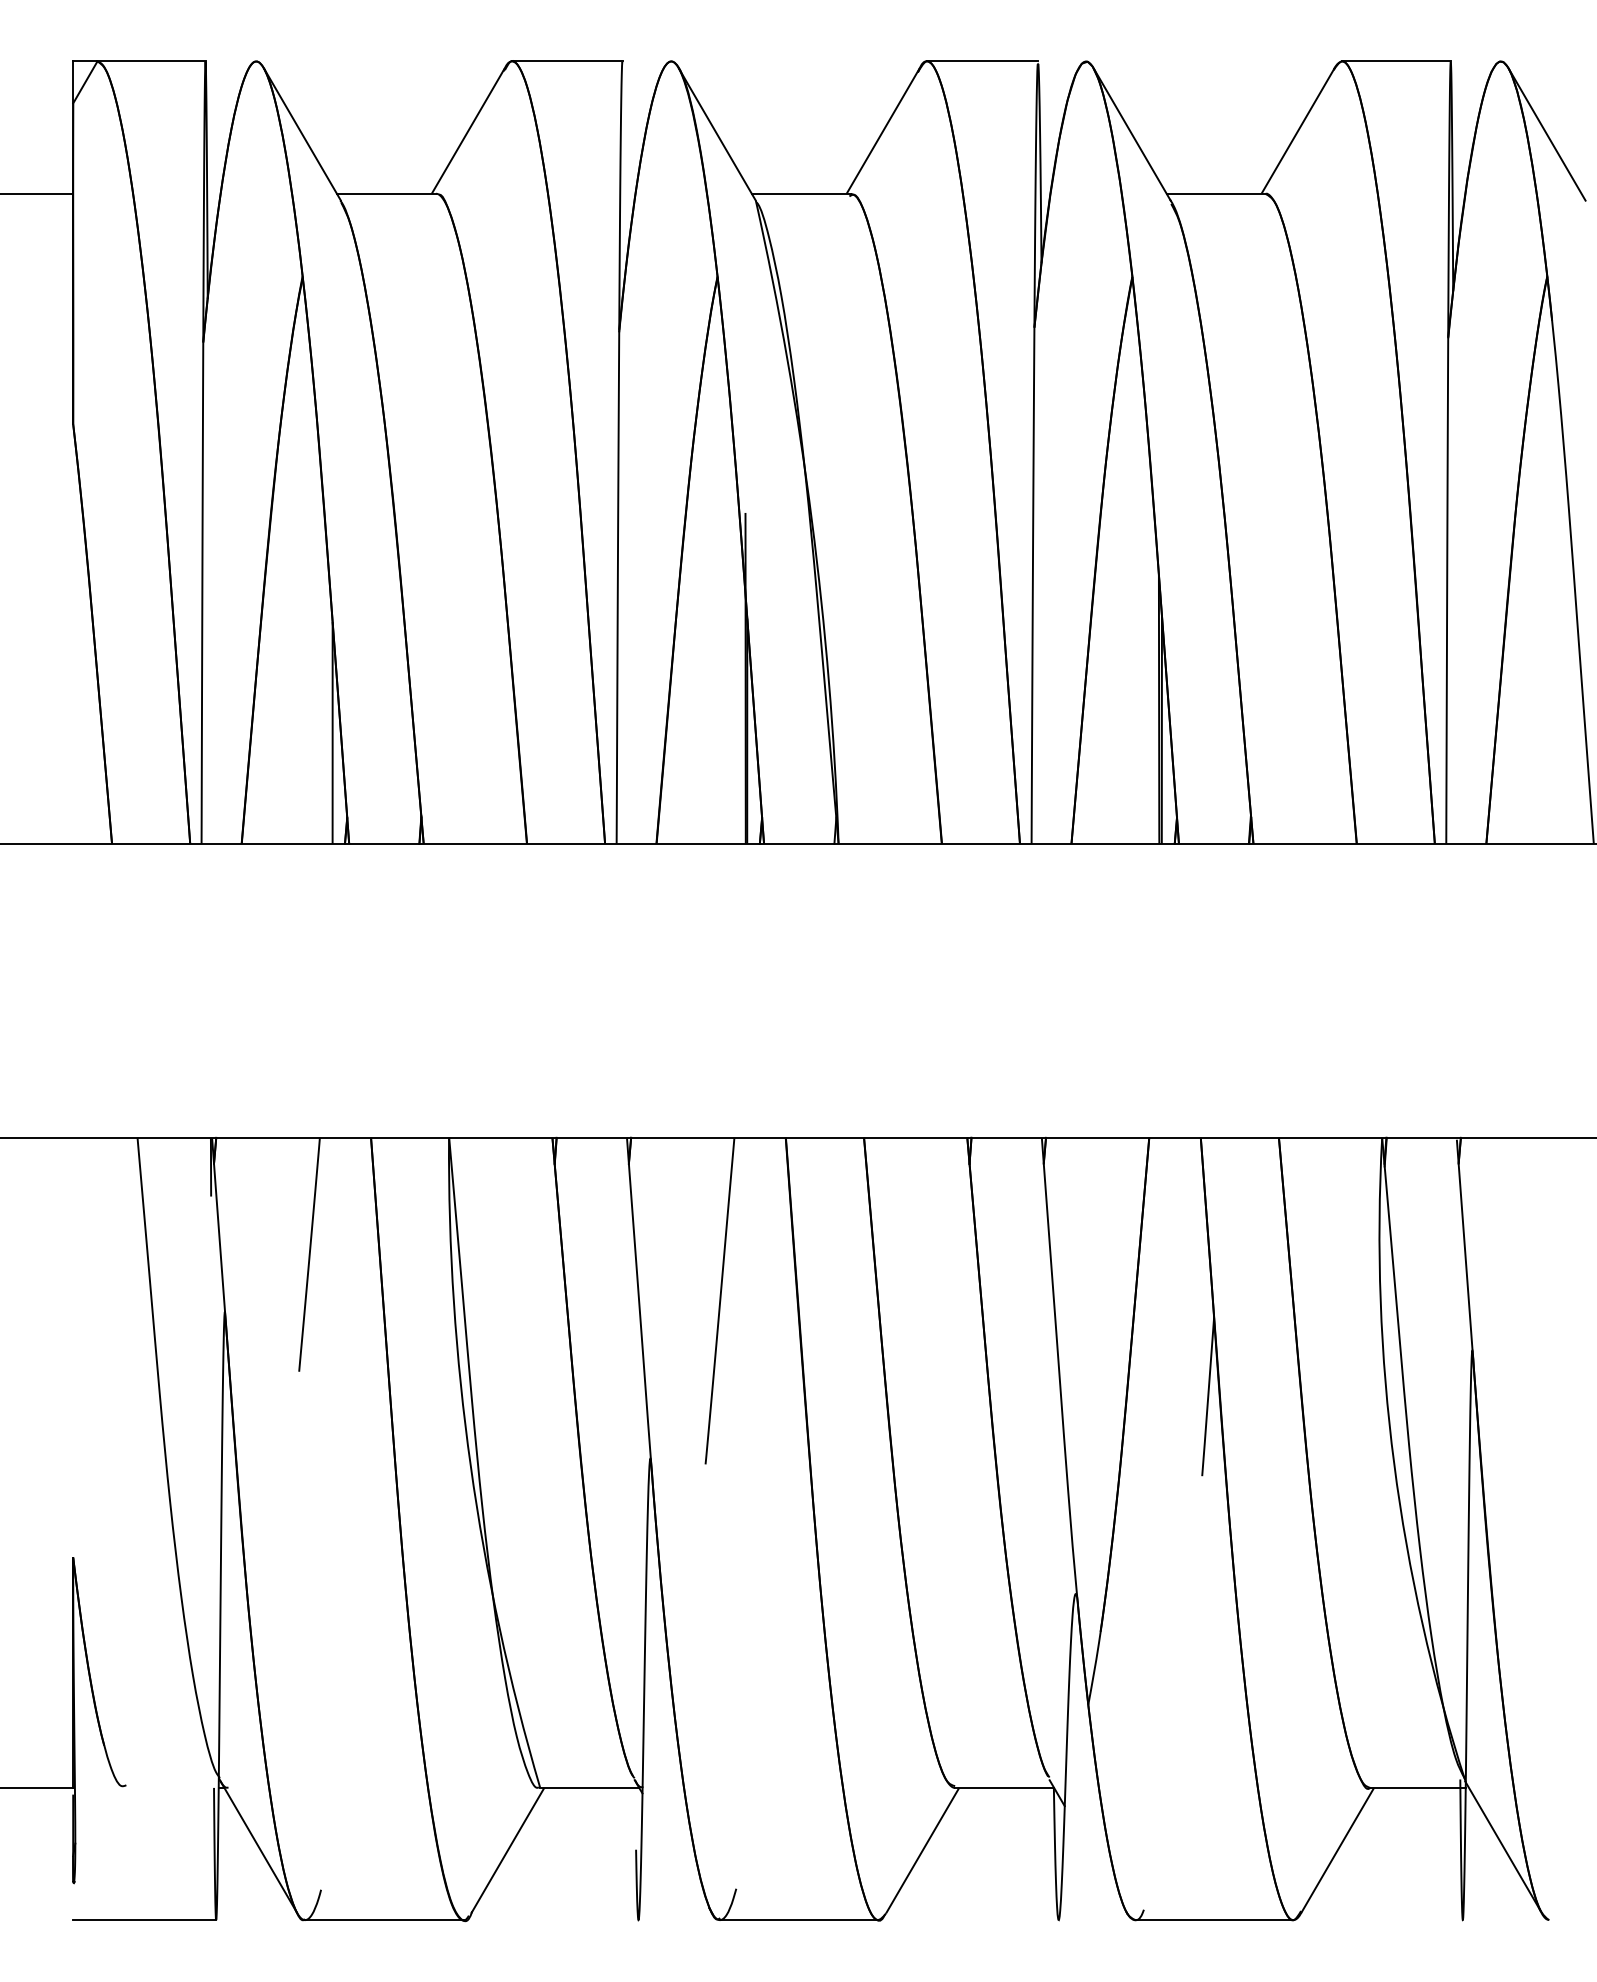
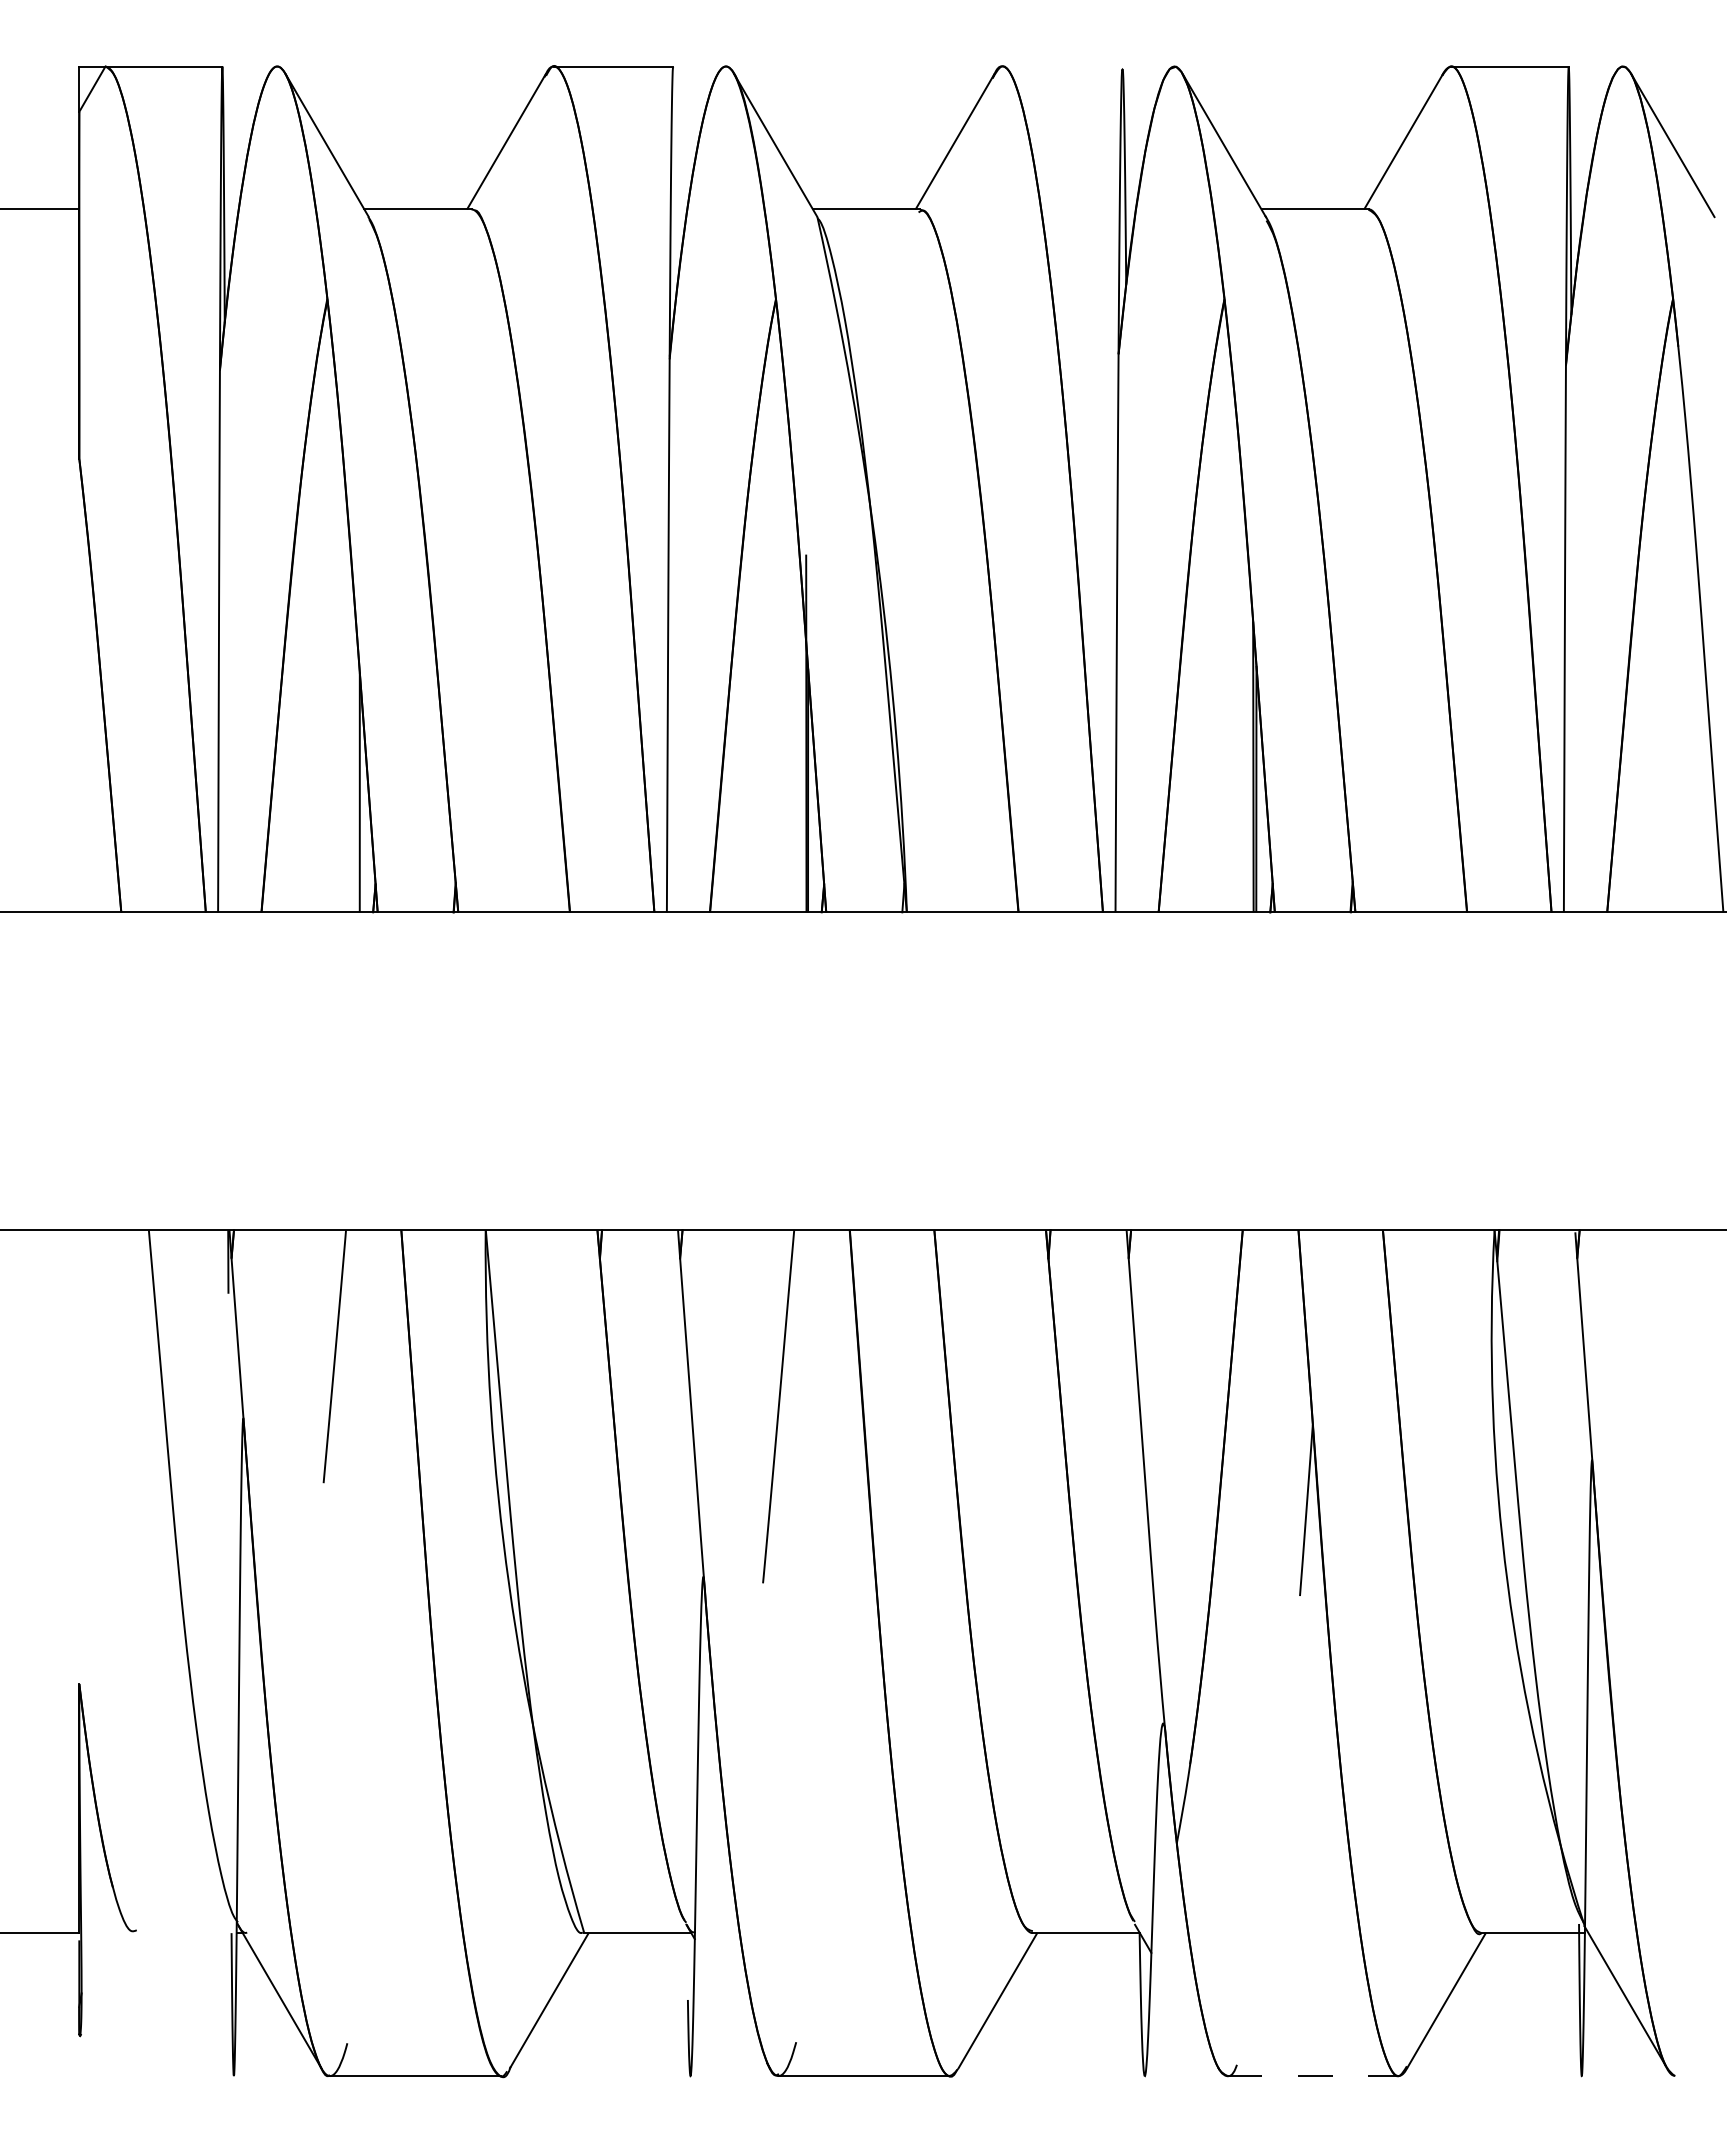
line: (982, 61) -> (1062, 66), removed
line: (144, 1920) -> (156, 2076), removed
line: (1213, 1920) -> (1312, 2076), solid -> dashed

